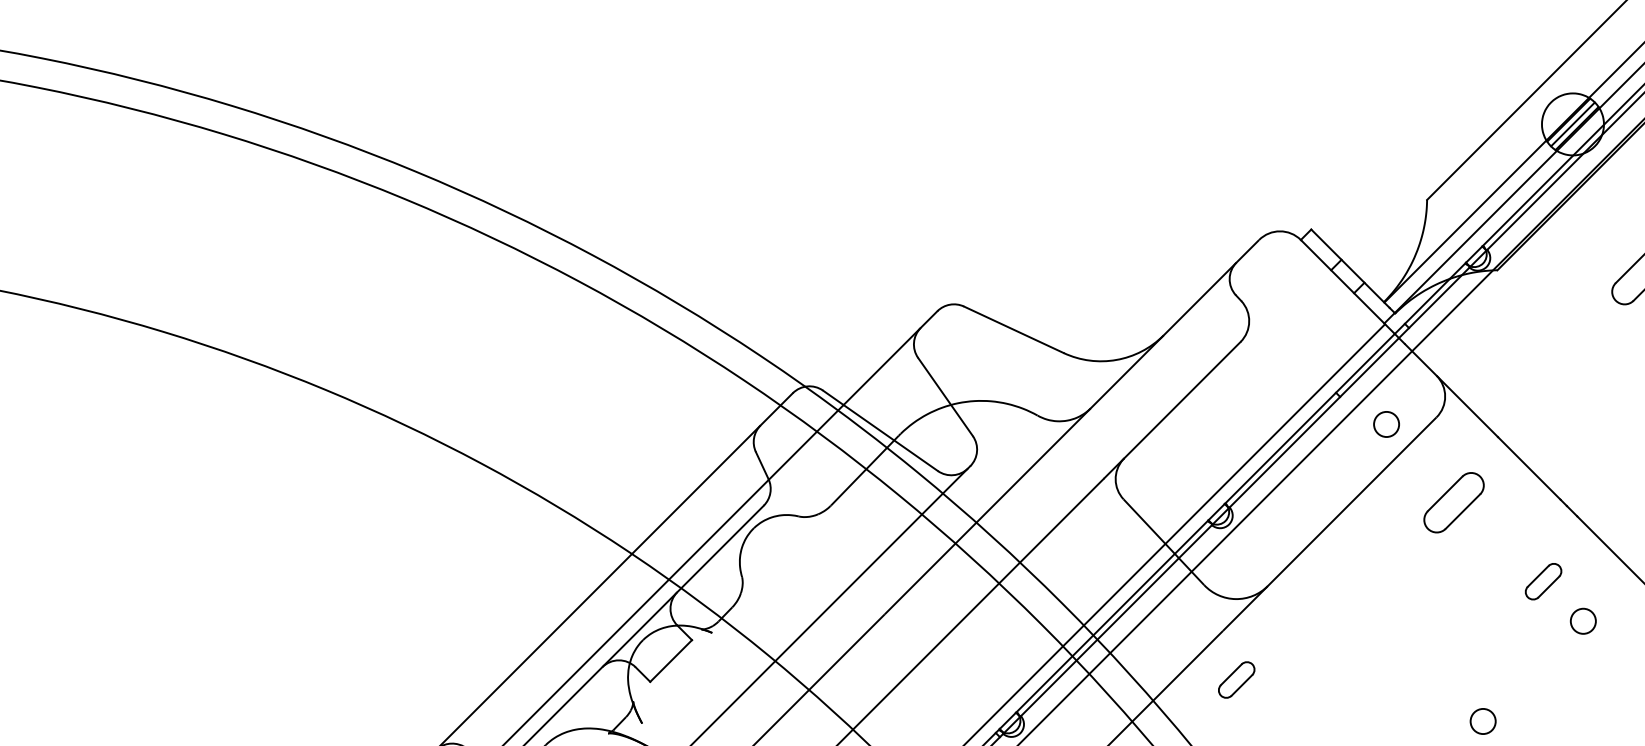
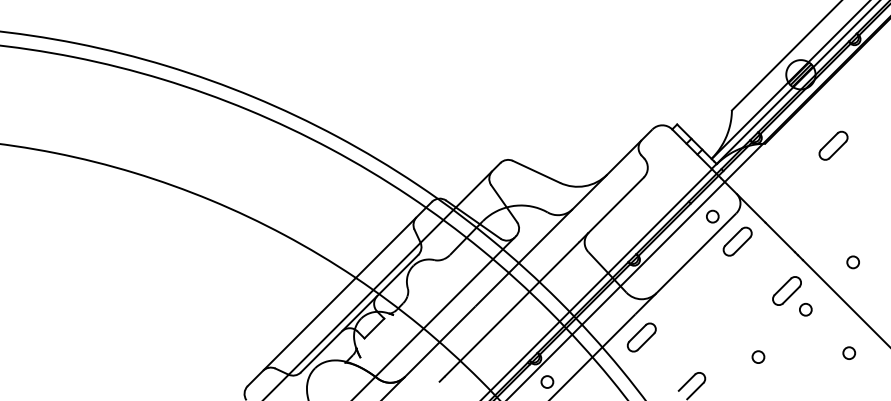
part: (1453, 502) -> (737, 241), moved
part: (1542, 580) -> (786, 290), size x1.67
part: (1235, 679) -> (641, 337), size x1.67

